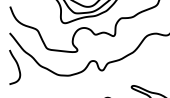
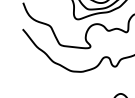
curve: (17, 66) -> (30, 62), removed

